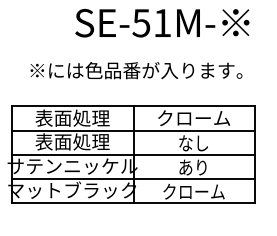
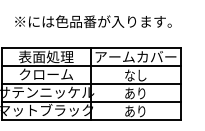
text: (193, 118) -> (135, 57), クローム -> アームカバー
text: (72, 141) -> (46, 74), 表面処理 -> クローム
text: (193, 191) -> (135, 111), クローム -> あり

